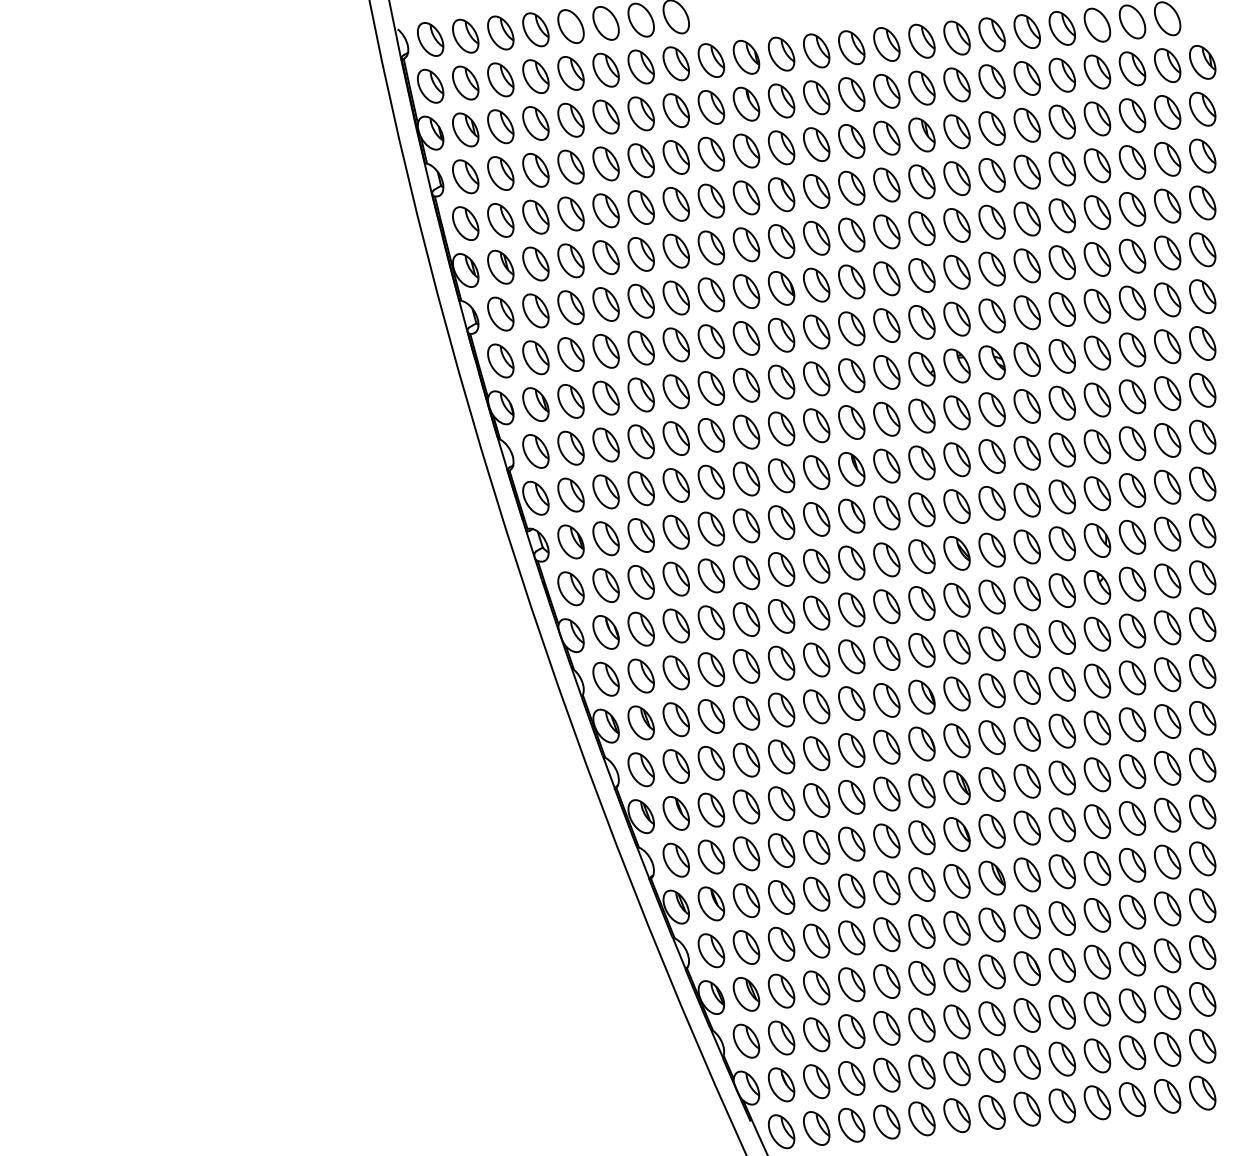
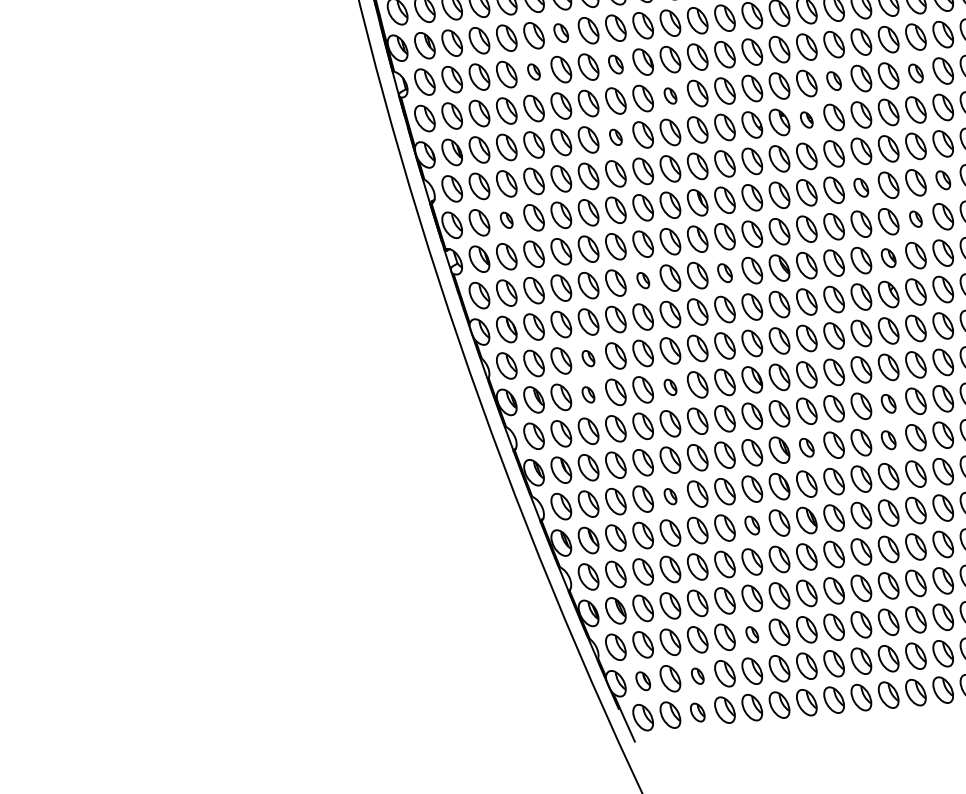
part: (675, 250) -> (560, 32), size x0.7
part: (746, 291) -> (615, 64), size x0.7
part: (640, 300) -> (533, 71), size x0.6
part: (1132, 302) -> (915, 73), size x0.7
part: (1026, 312) -> (833, 80), size x0.7
part: (816, 331) -> (670, 95), size x0.6
part: (991, 362) -> (806, 119), size x0.6
part: (746, 384) -> (615, 136), size x0.6
part: (1167, 440) -> (943, 180), size x0.7
part: (1061, 449) -> (860, 187), size x0.7
part: (1132, 490) -> (915, 219), size x0.6
part: (605, 491) -> (506, 220), size x0.6
part: (1097, 540) -> (888, 258), size x0.7
part: (886, 559) -> (724, 272), size x0.7
part: (781, 569) -> (643, 280), size x0.6
part: (710, 669) -> (587, 358), size x0.6
part: (816, 706) -> (670, 387), size x0.6
part: (710, 716) -> (587, 394), size x0.6
part: (1097, 727) -> (888, 403), size x0.7
part: (1097, 774) -> (888, 439), size x0.7
part: (991, 784) -> (806, 447), size x0.7
part: (816, 847) -> (670, 496), size x0.6
part: (921, 884) -> (751, 525), size x0.7
part: (921, 1024) -> (751, 634), size x0.6
part: (851, 1078) -> (697, 676), size x0.6
part: (781, 1084) -> (643, 680), size x0.7
part: (851, 1124) -> (697, 712), size x0.7

